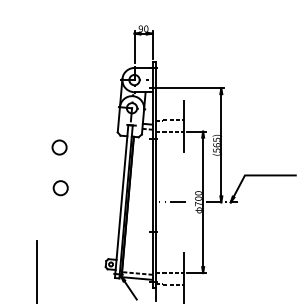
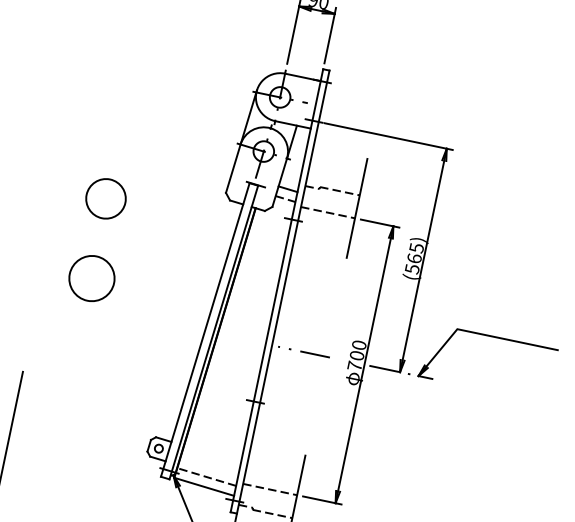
circle: (59, 147) -> (105, 198), size x1.4
circle: (60, 188) -> (90, 279), size x1.6

